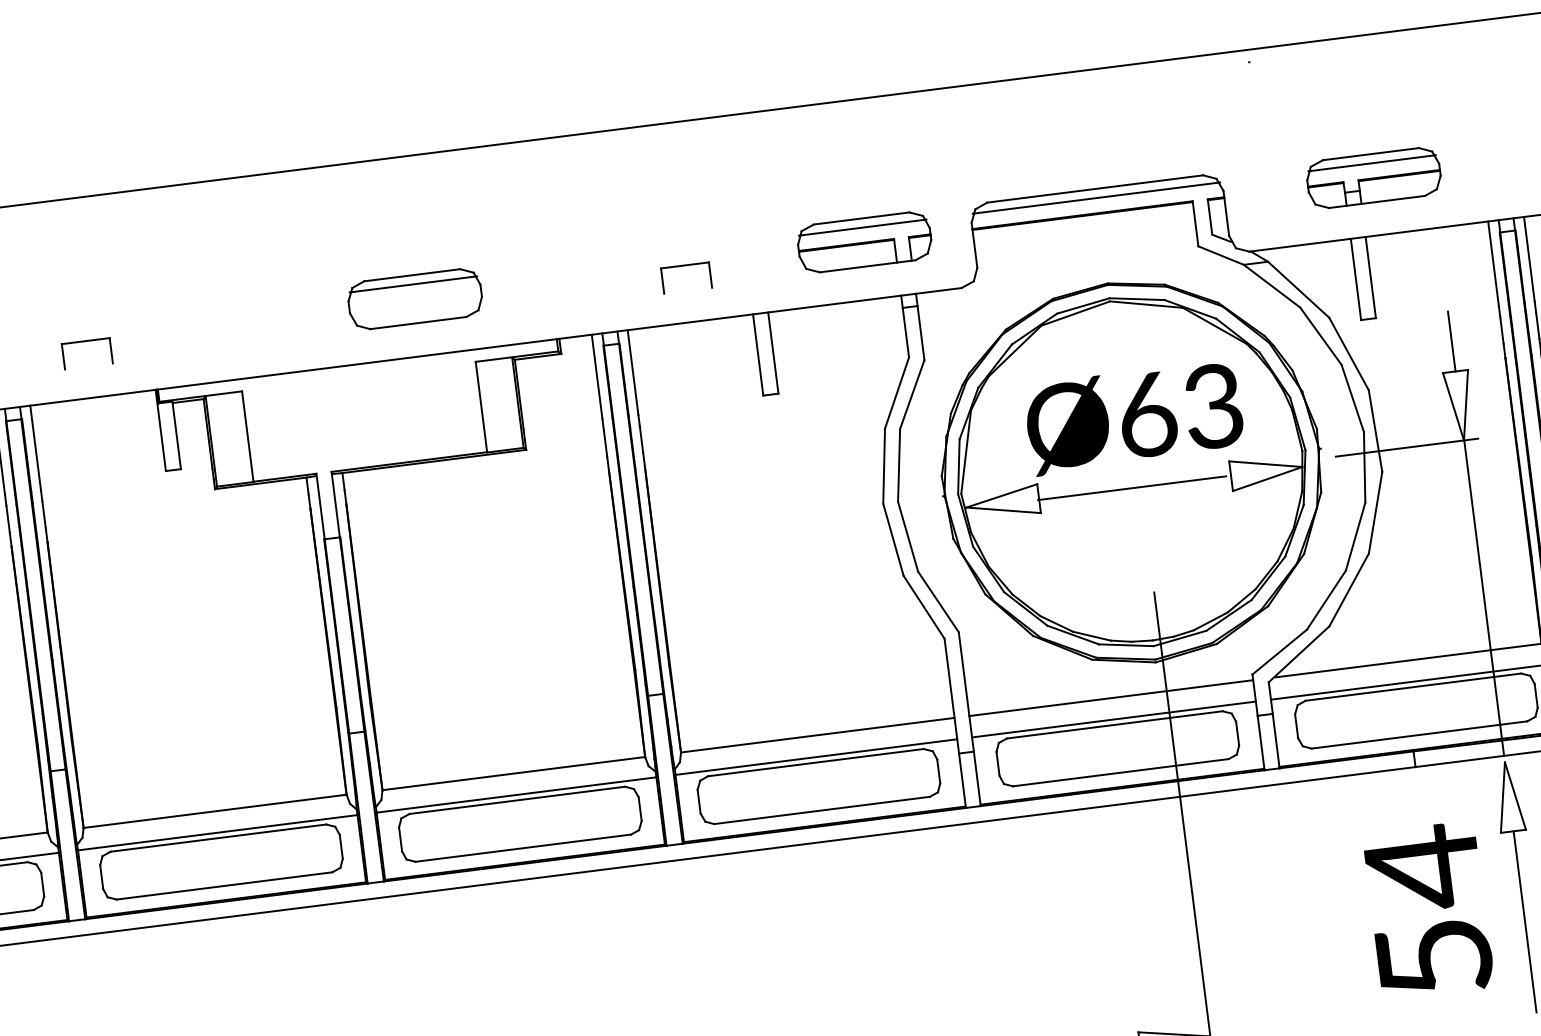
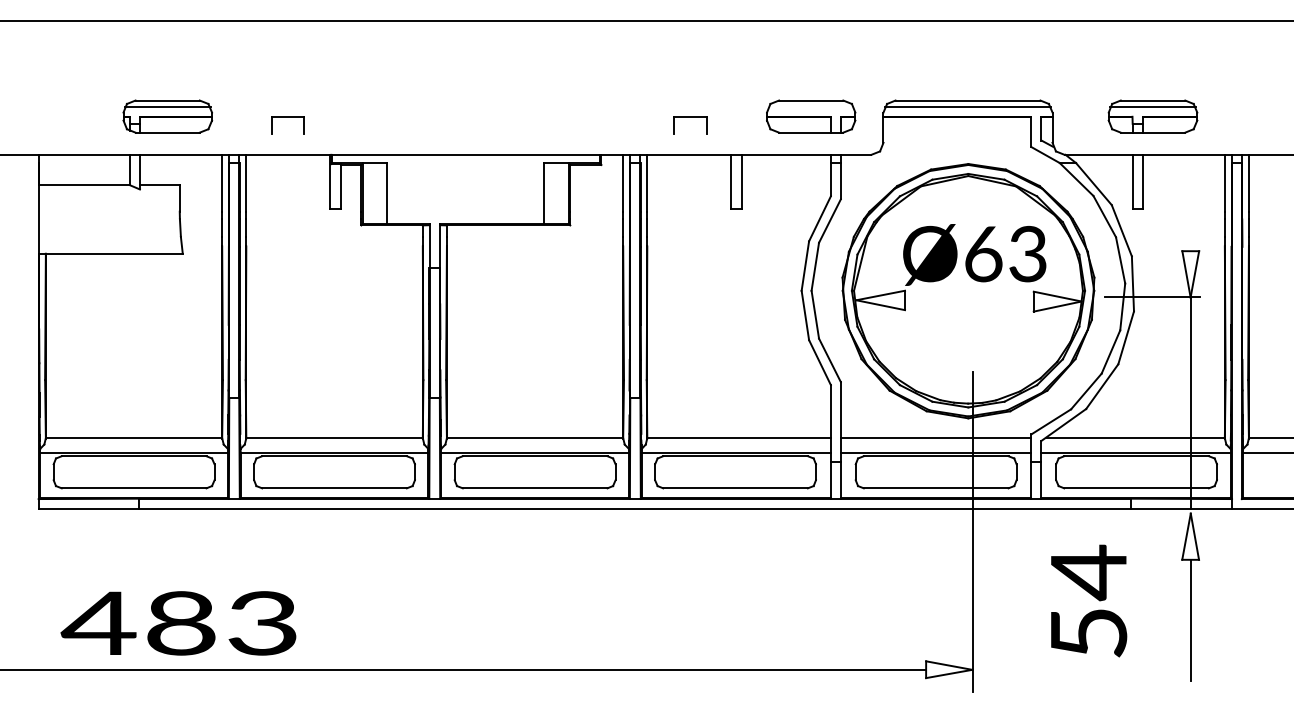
line: (861, 227) -> (810, 106), removed
part: (415, 299) -> (509, 116), removed
line: (1451, 342) -> (1190, 231), removed
line: (1132, 488) -> (967, 301), removed
text: (1429, 909) -> (1089, 600), moved

